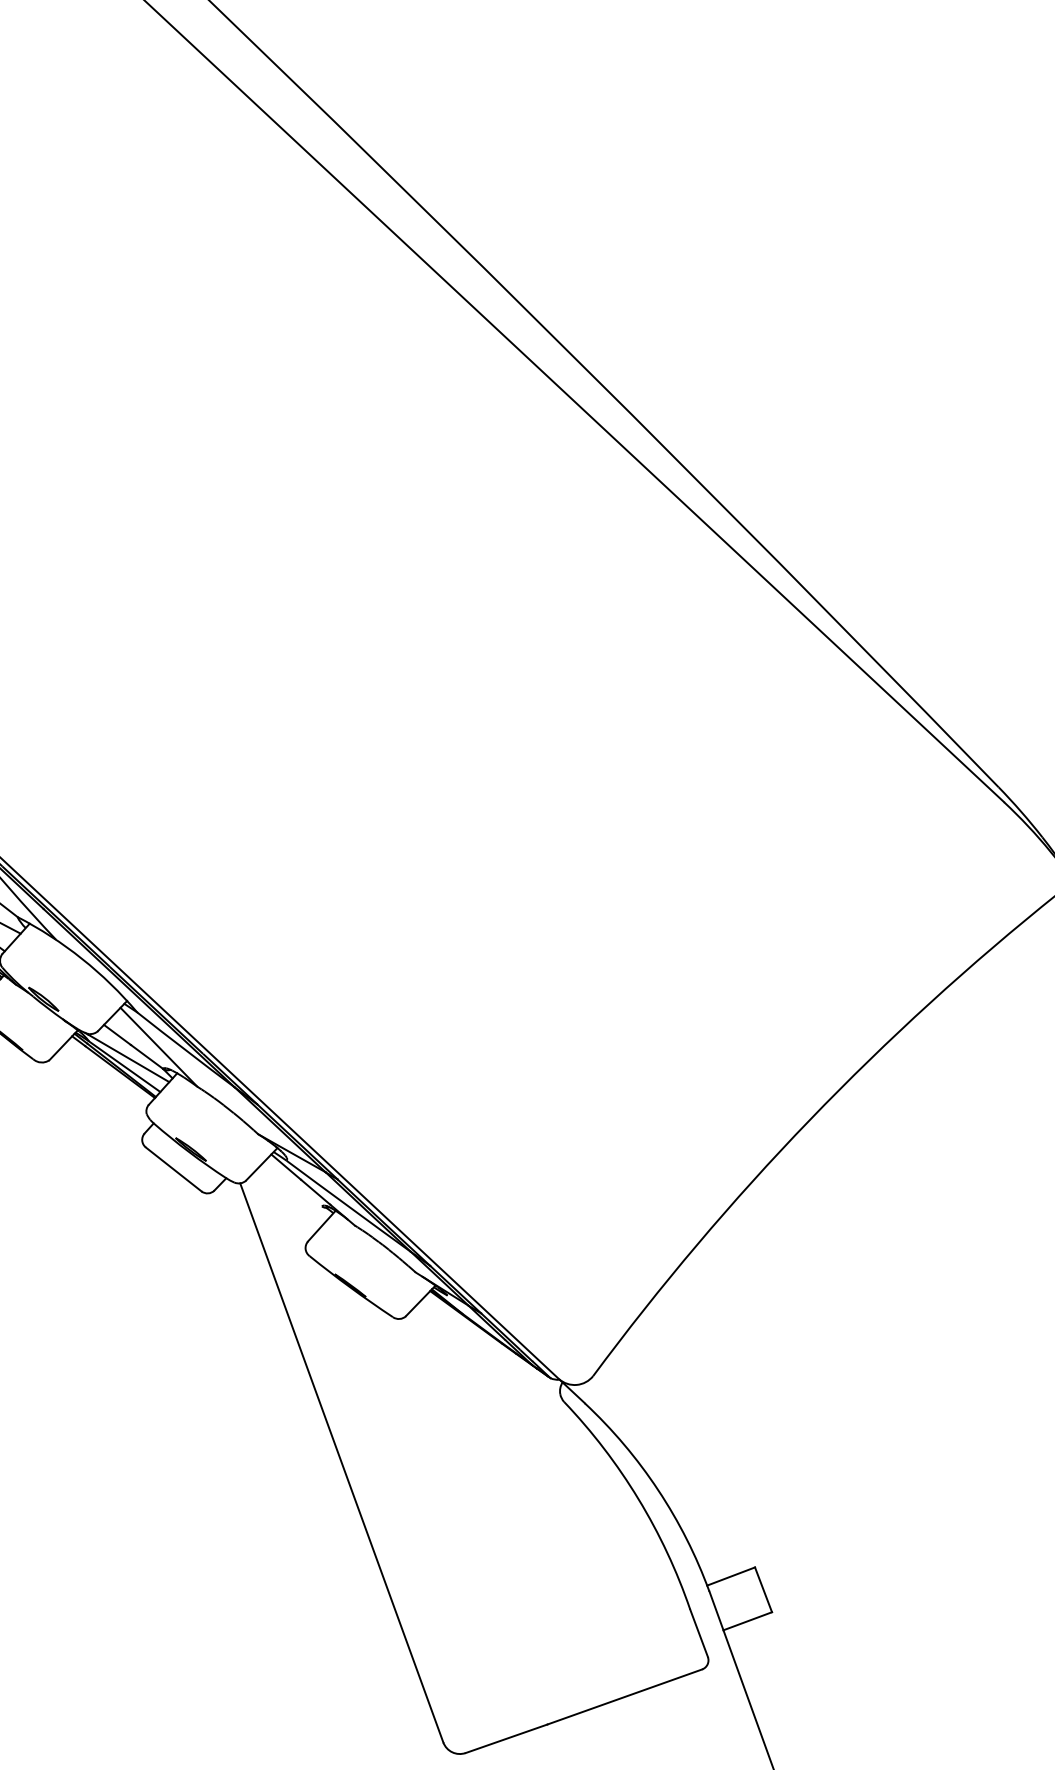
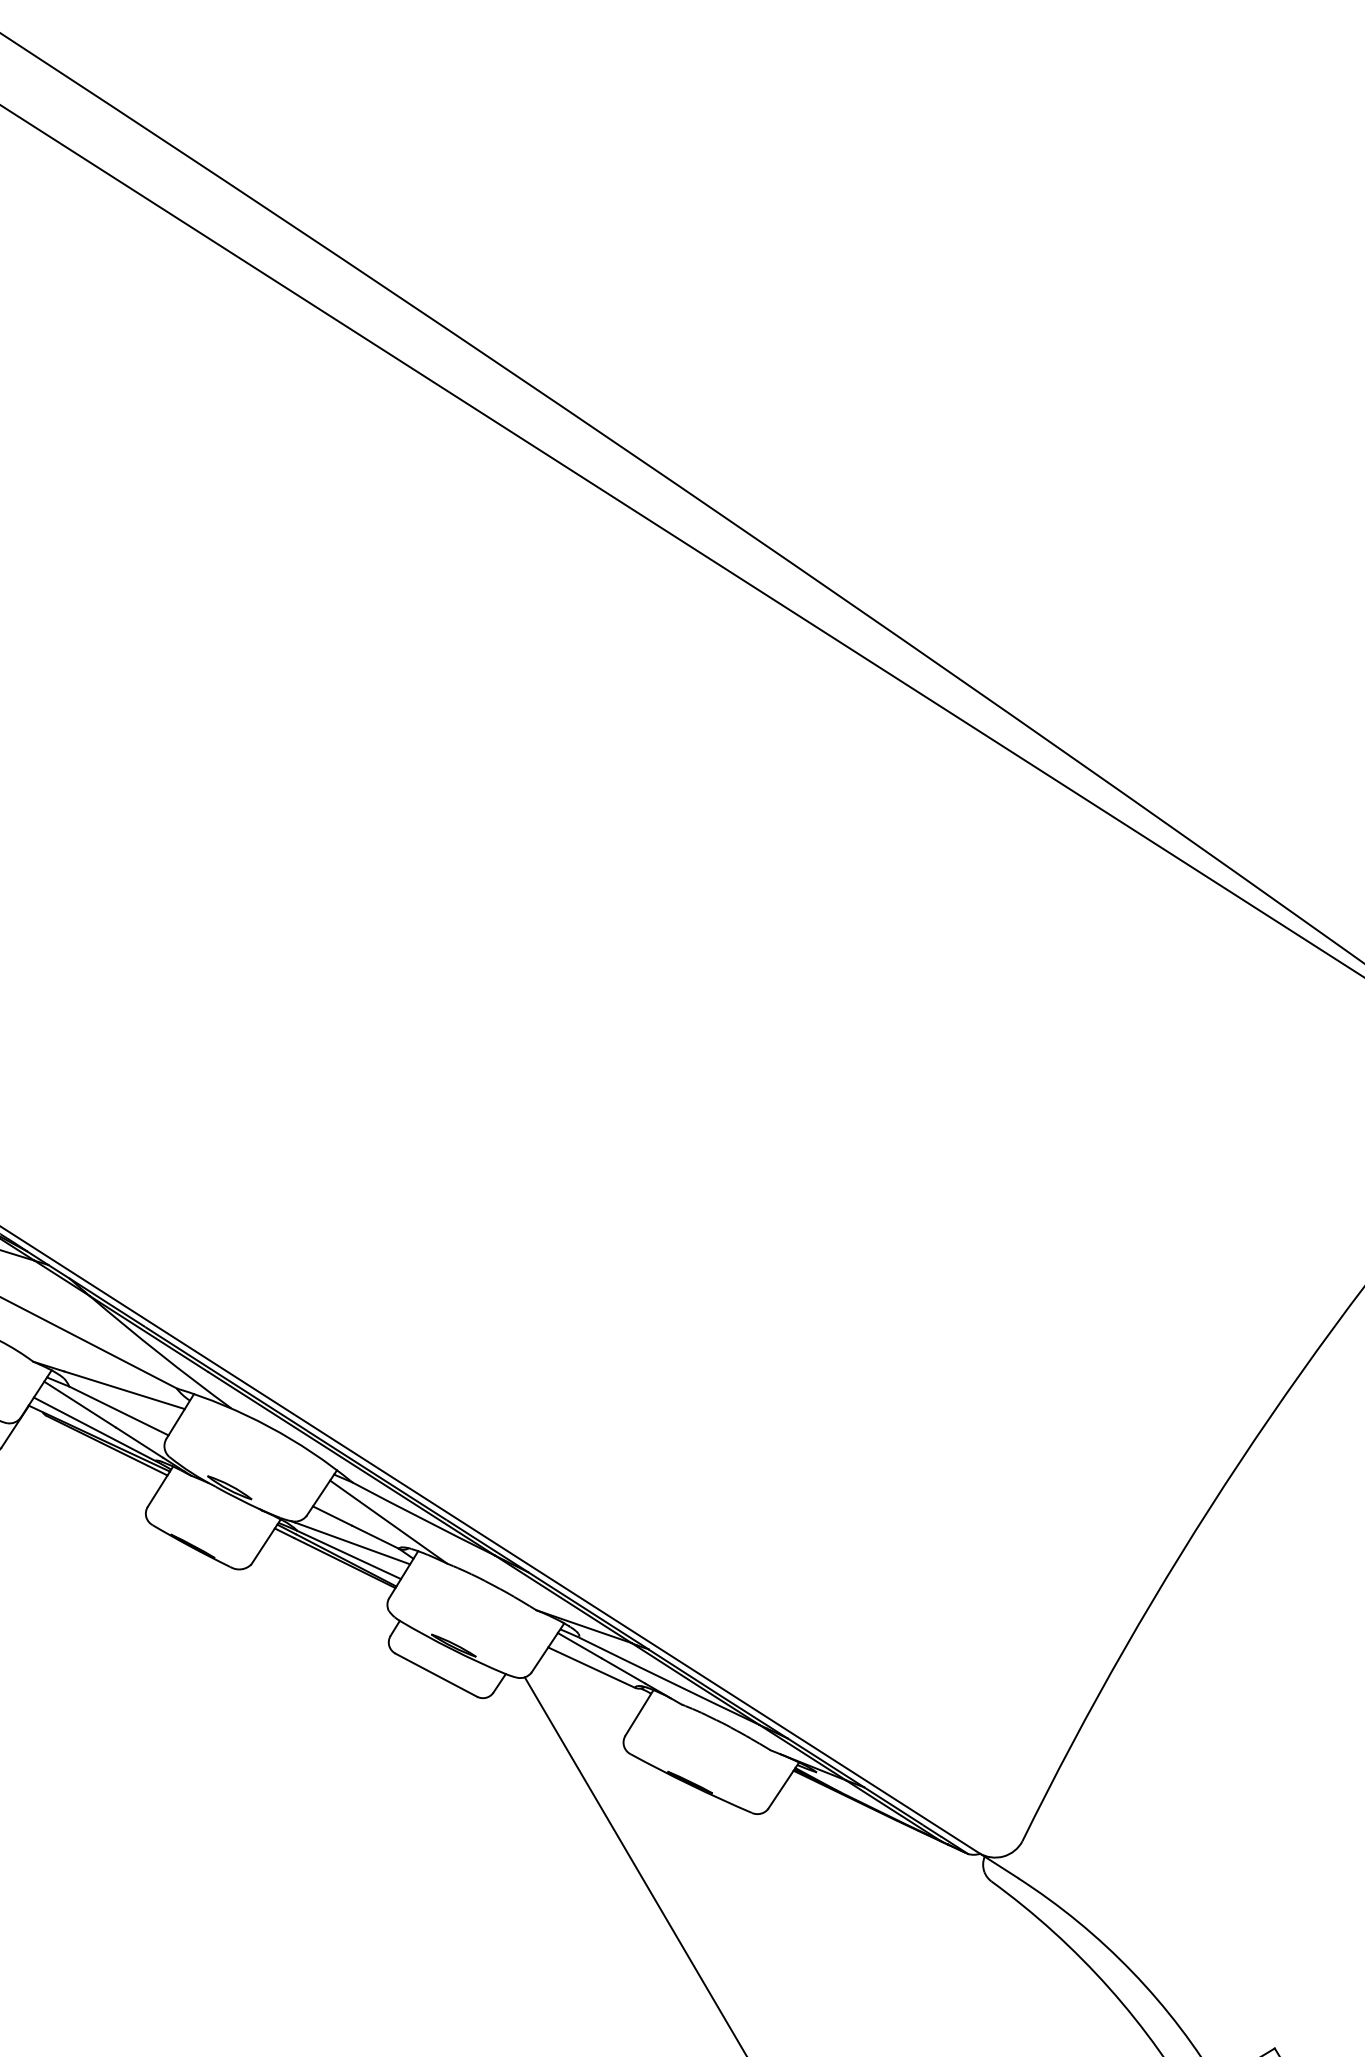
line: (291, 1185) -> (590, 1668), added

